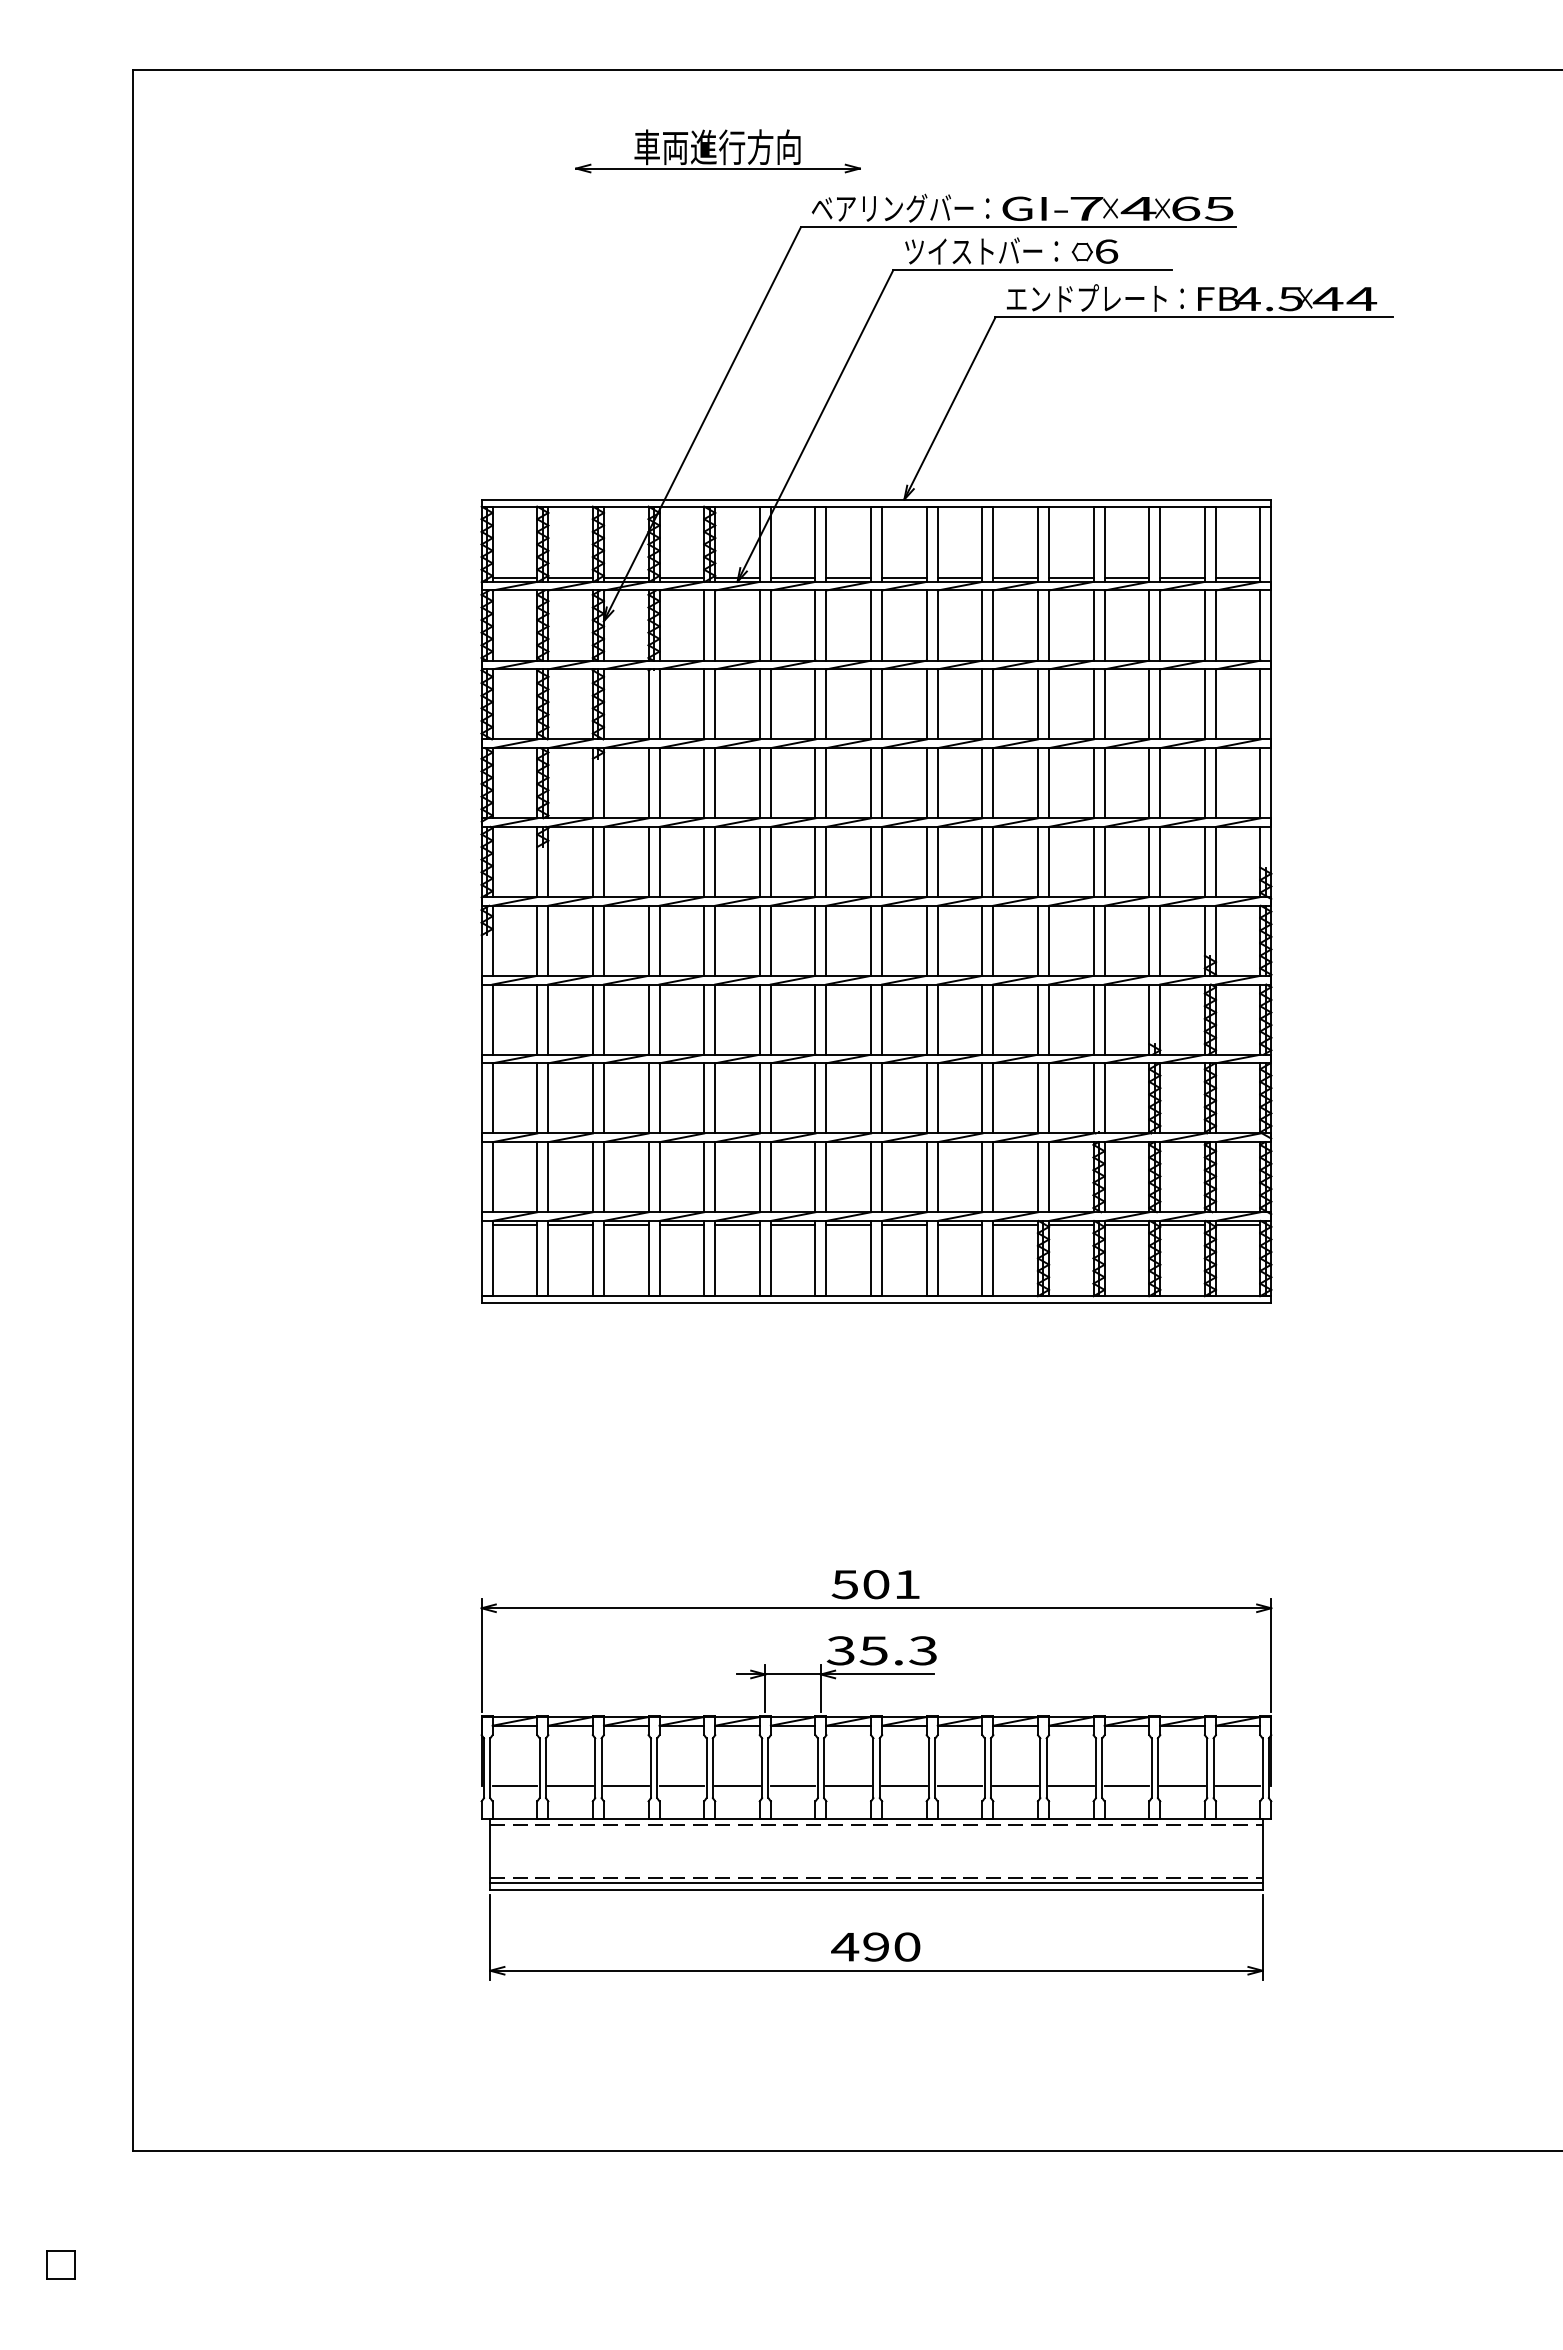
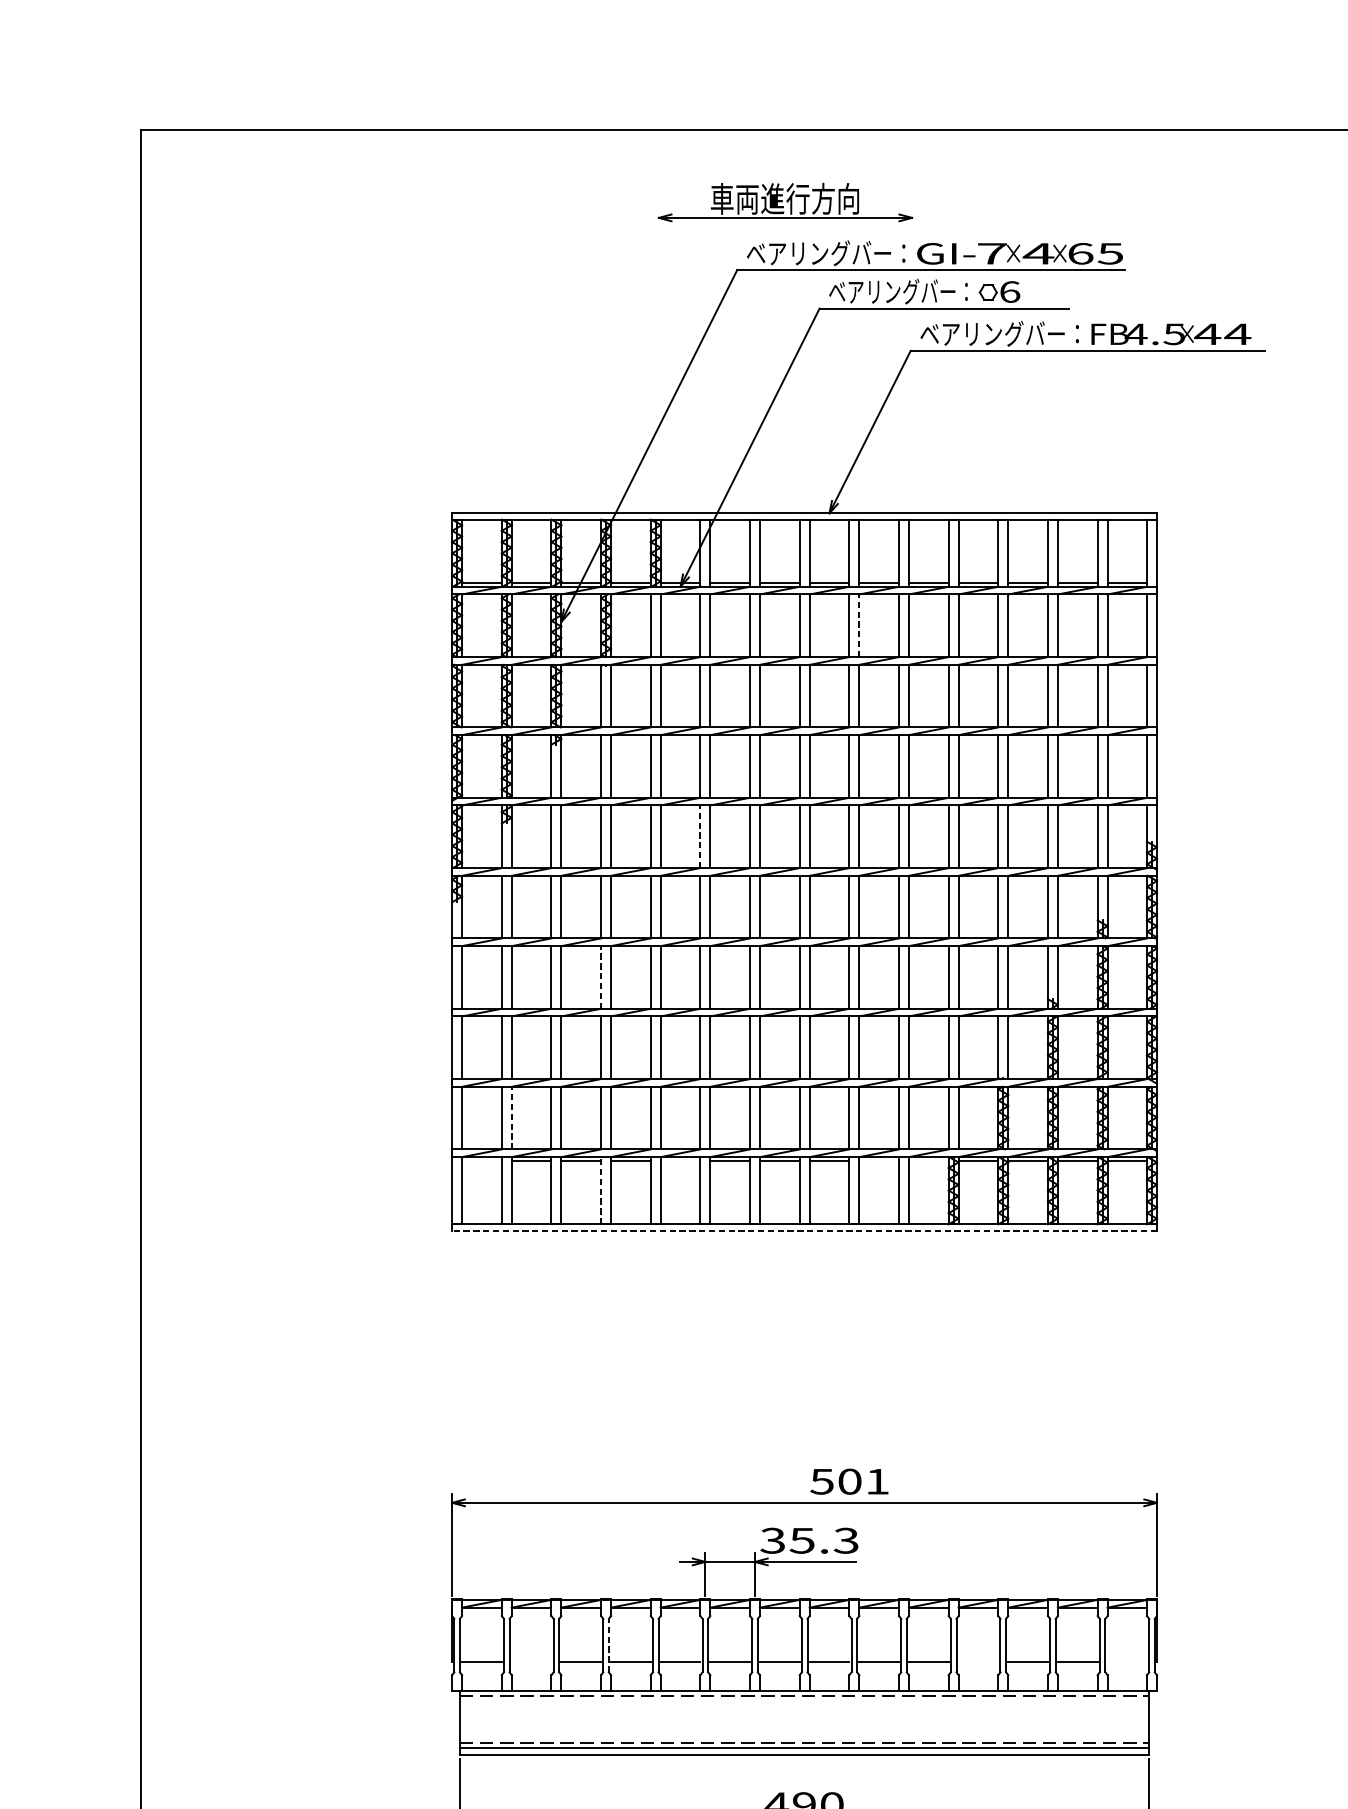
part: (717, 151) -> (784, 202), moved
text: (981, 250) -> (898, 291), ツイストバー： -> ベアリングバー：
text: (1086, 298) -> (992, 333), エンドプレート： -> ベアリングバー：
line: (937, 625) -> (859, 625), solid -> dashed
line: (759, 861) -> (700, 836), solid -> dashed
line: (648, 1019) -> (601, 977), solid -> dashed
line: (548, 1176) -> (511, 1117), solid -> dashed
line: (514, 1225) -> (481, 1161), removed
line: (737, 1225) -> (680, 1161), removed
line: (959, 1225) -> (878, 1161), removed
line: (1015, 1225) -> (928, 1161), removed
line: (648, 1258) -> (601, 1190), solid -> dashed
line: (876, 1303) -> (804, 1230), solid -> dashed
text: (875, 1584) -> (849, 1481), moved
line: (657, 1768) -> (609, 1645), solid -> dashed
line: (570, 1786) -> (531, 1661), removed
line: (1071, 1786) -> (978, 1661), removed
line: (1237, 1786) -> (1126, 1661), removed

